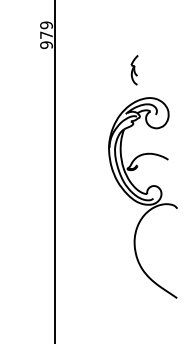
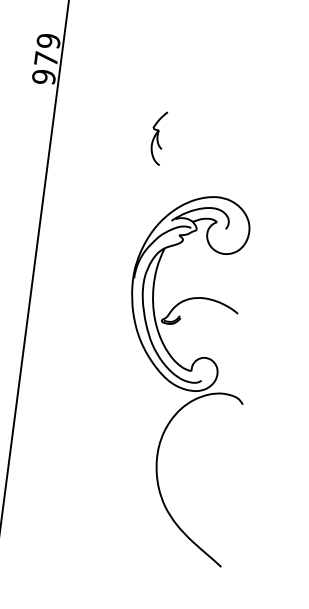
part: (134, 70) -> (157, 138), moved

